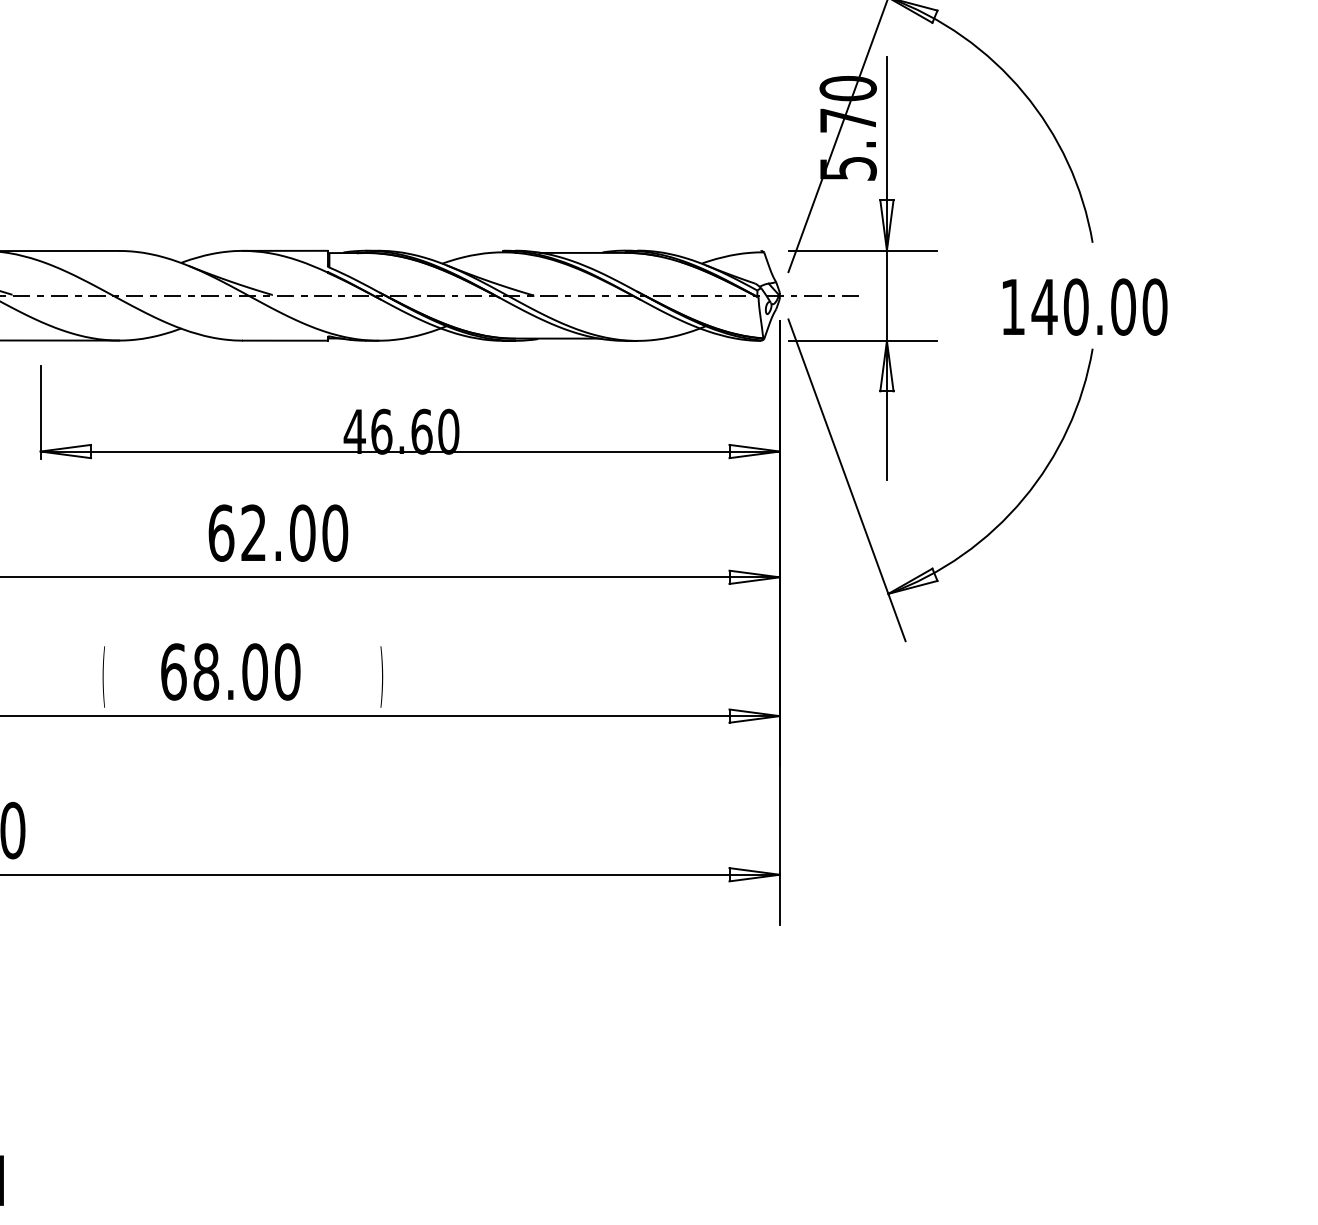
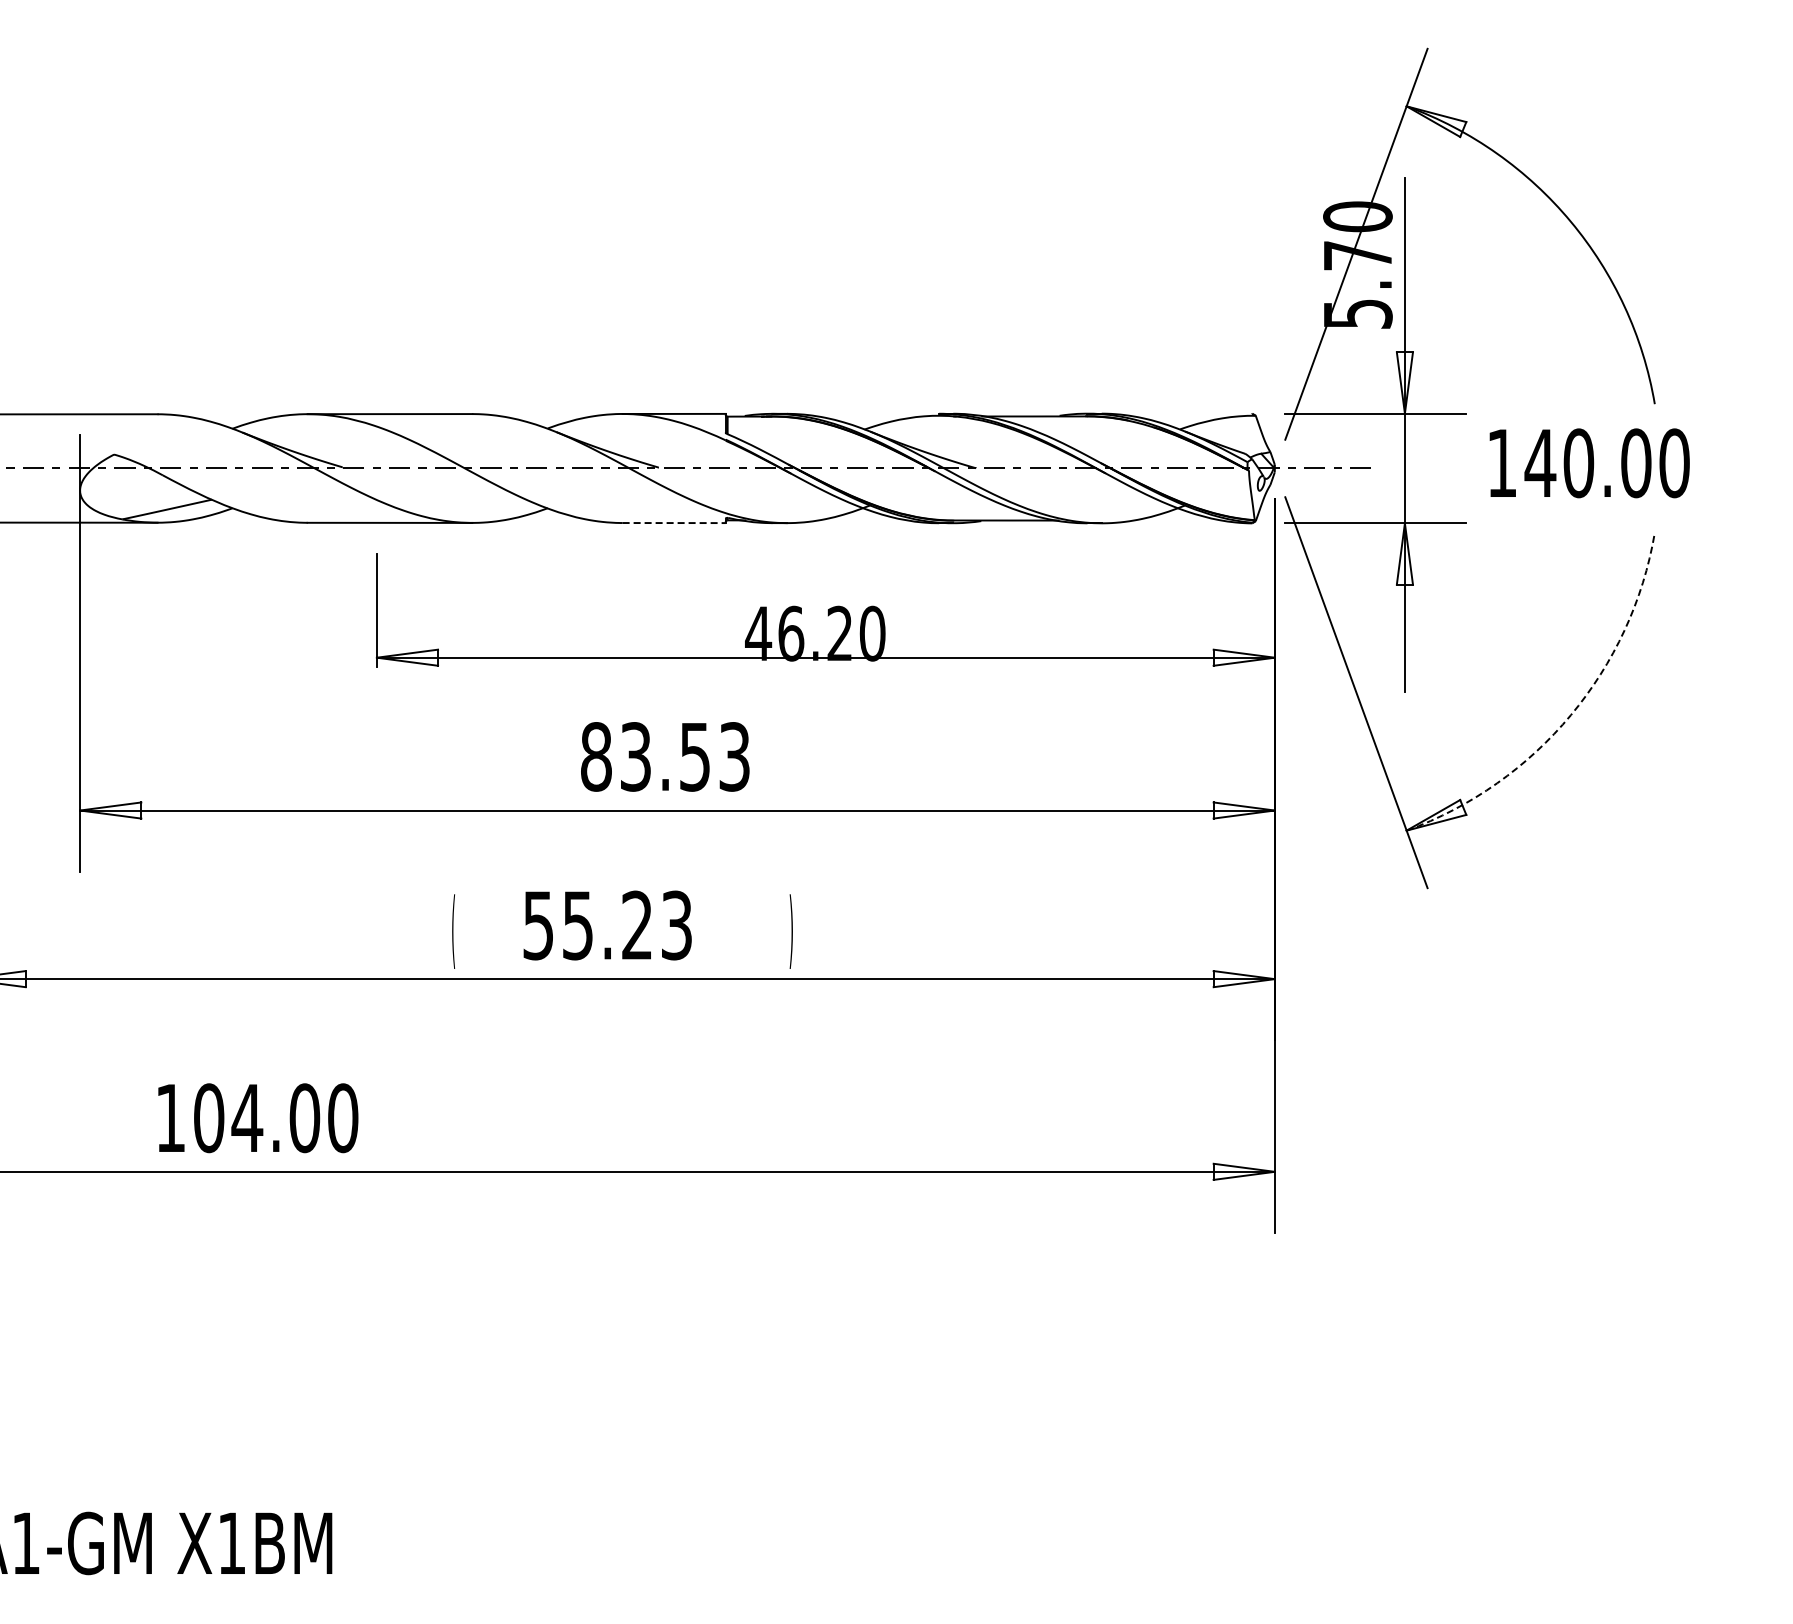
text: (1084, 307) -> (1589, 463), moved
line: (285, 341) -> (674, 523), solid -> dashed
text: (422, 431) -> (840, 633), 46.60 -> 46.20
arc: (1023, 499) -> (1570, 715), solid -> dashed
text: (278, 532) -> (665, 756), 62.00 -> 83.53
text: (230, 671) -> (607, 925), 68.00 -> 55.23

